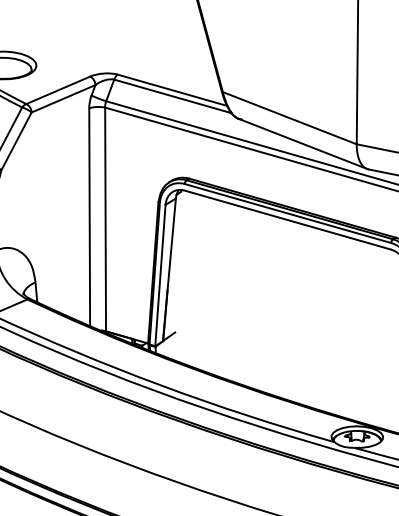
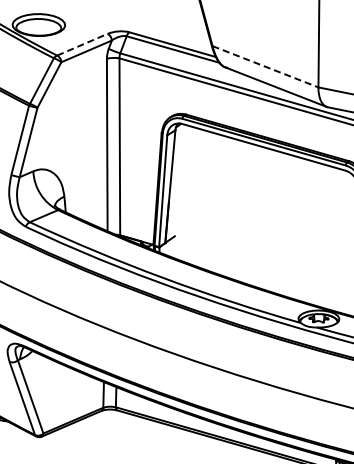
line: (58, 90) -> (82, 44), solid -> dashed
line: (289, 117) -> (265, 66), solid -> dashed

